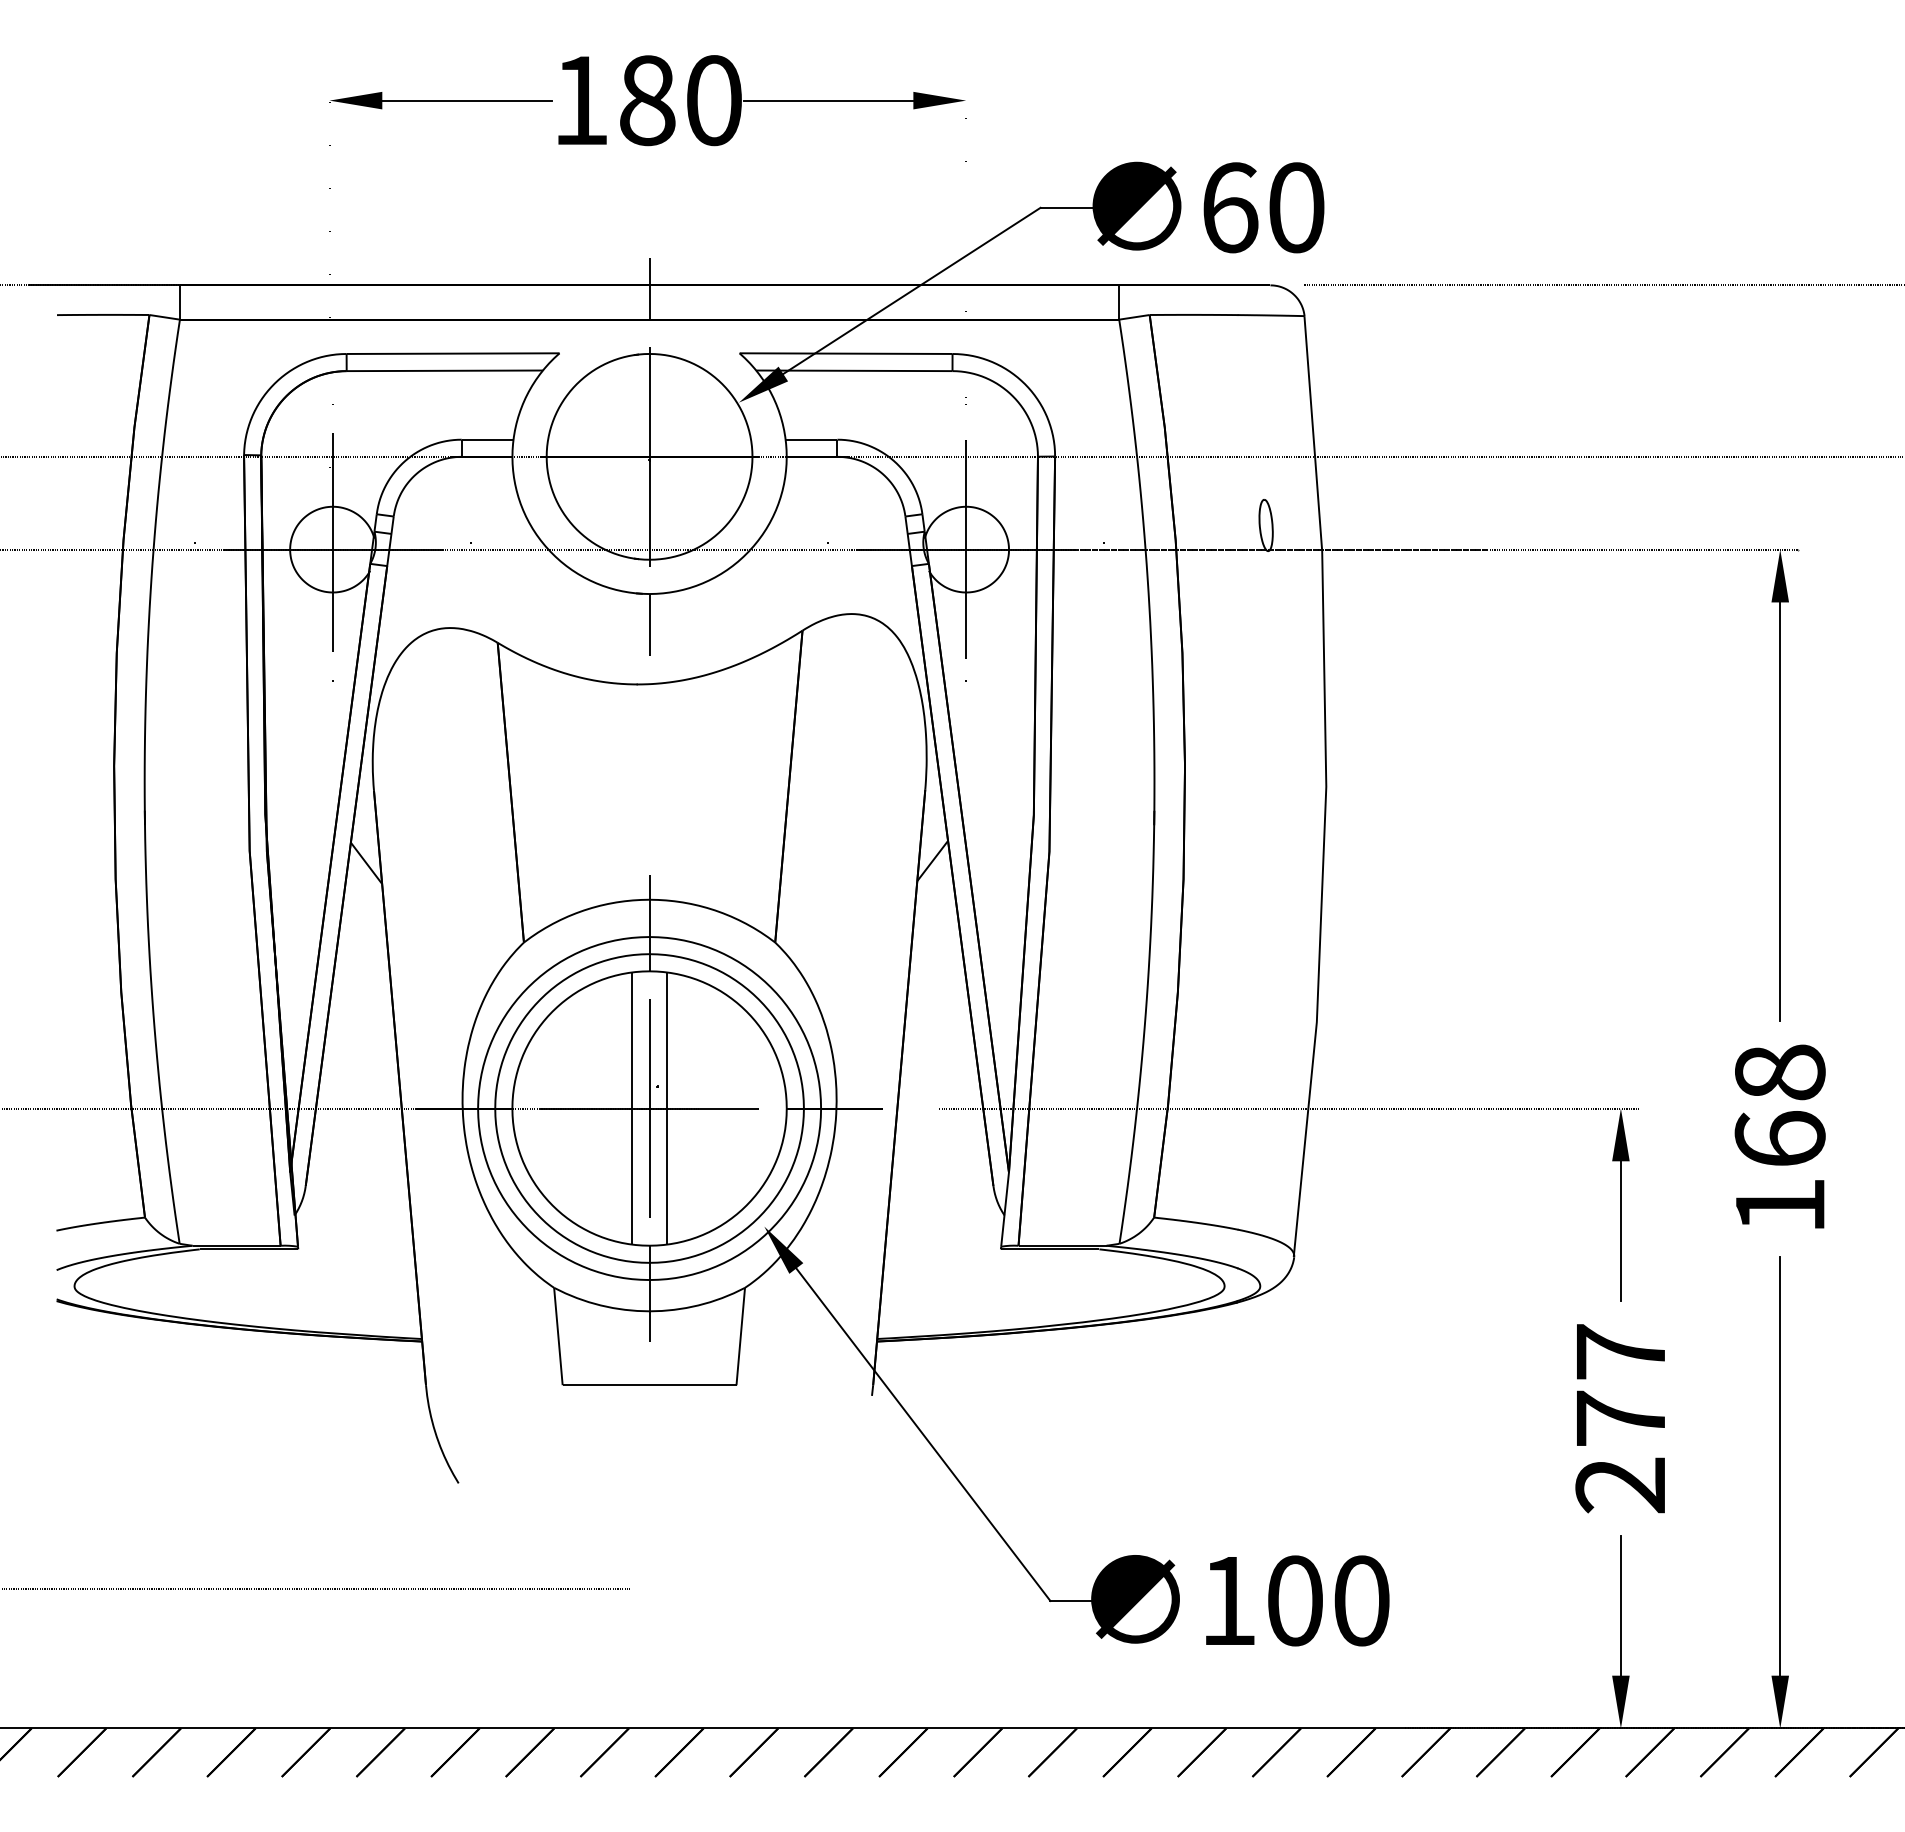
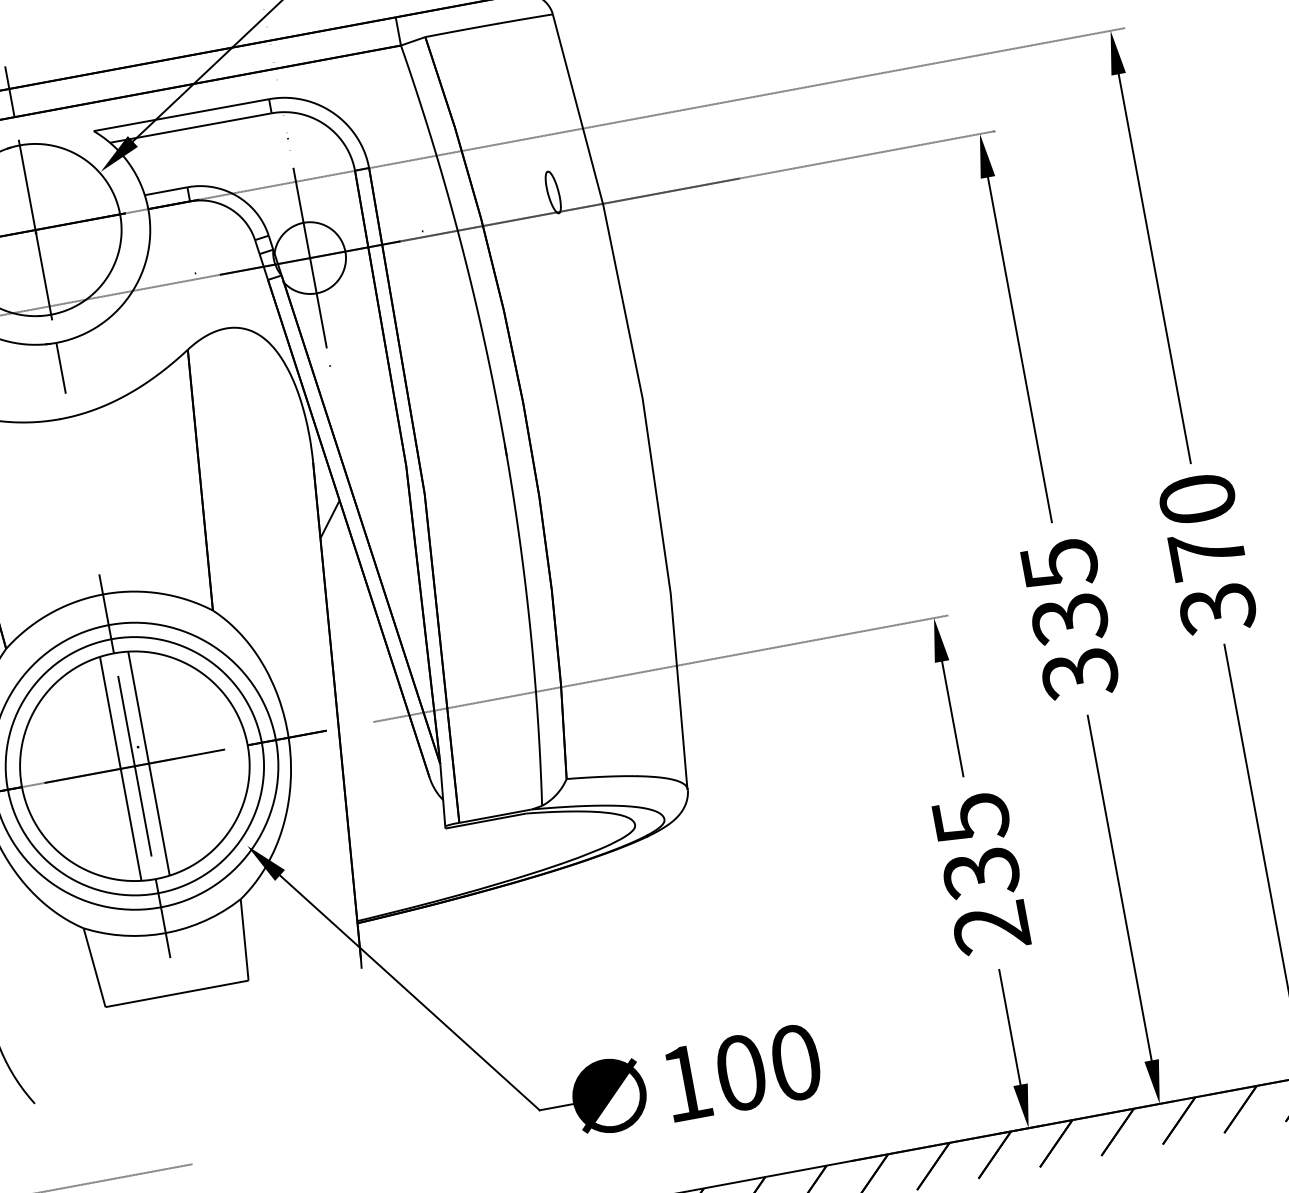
text: (1779, 1139) -> (1069, 619), 168 -> 335
text: (1620, 1386) -> (976, 846), 277 -> 235

